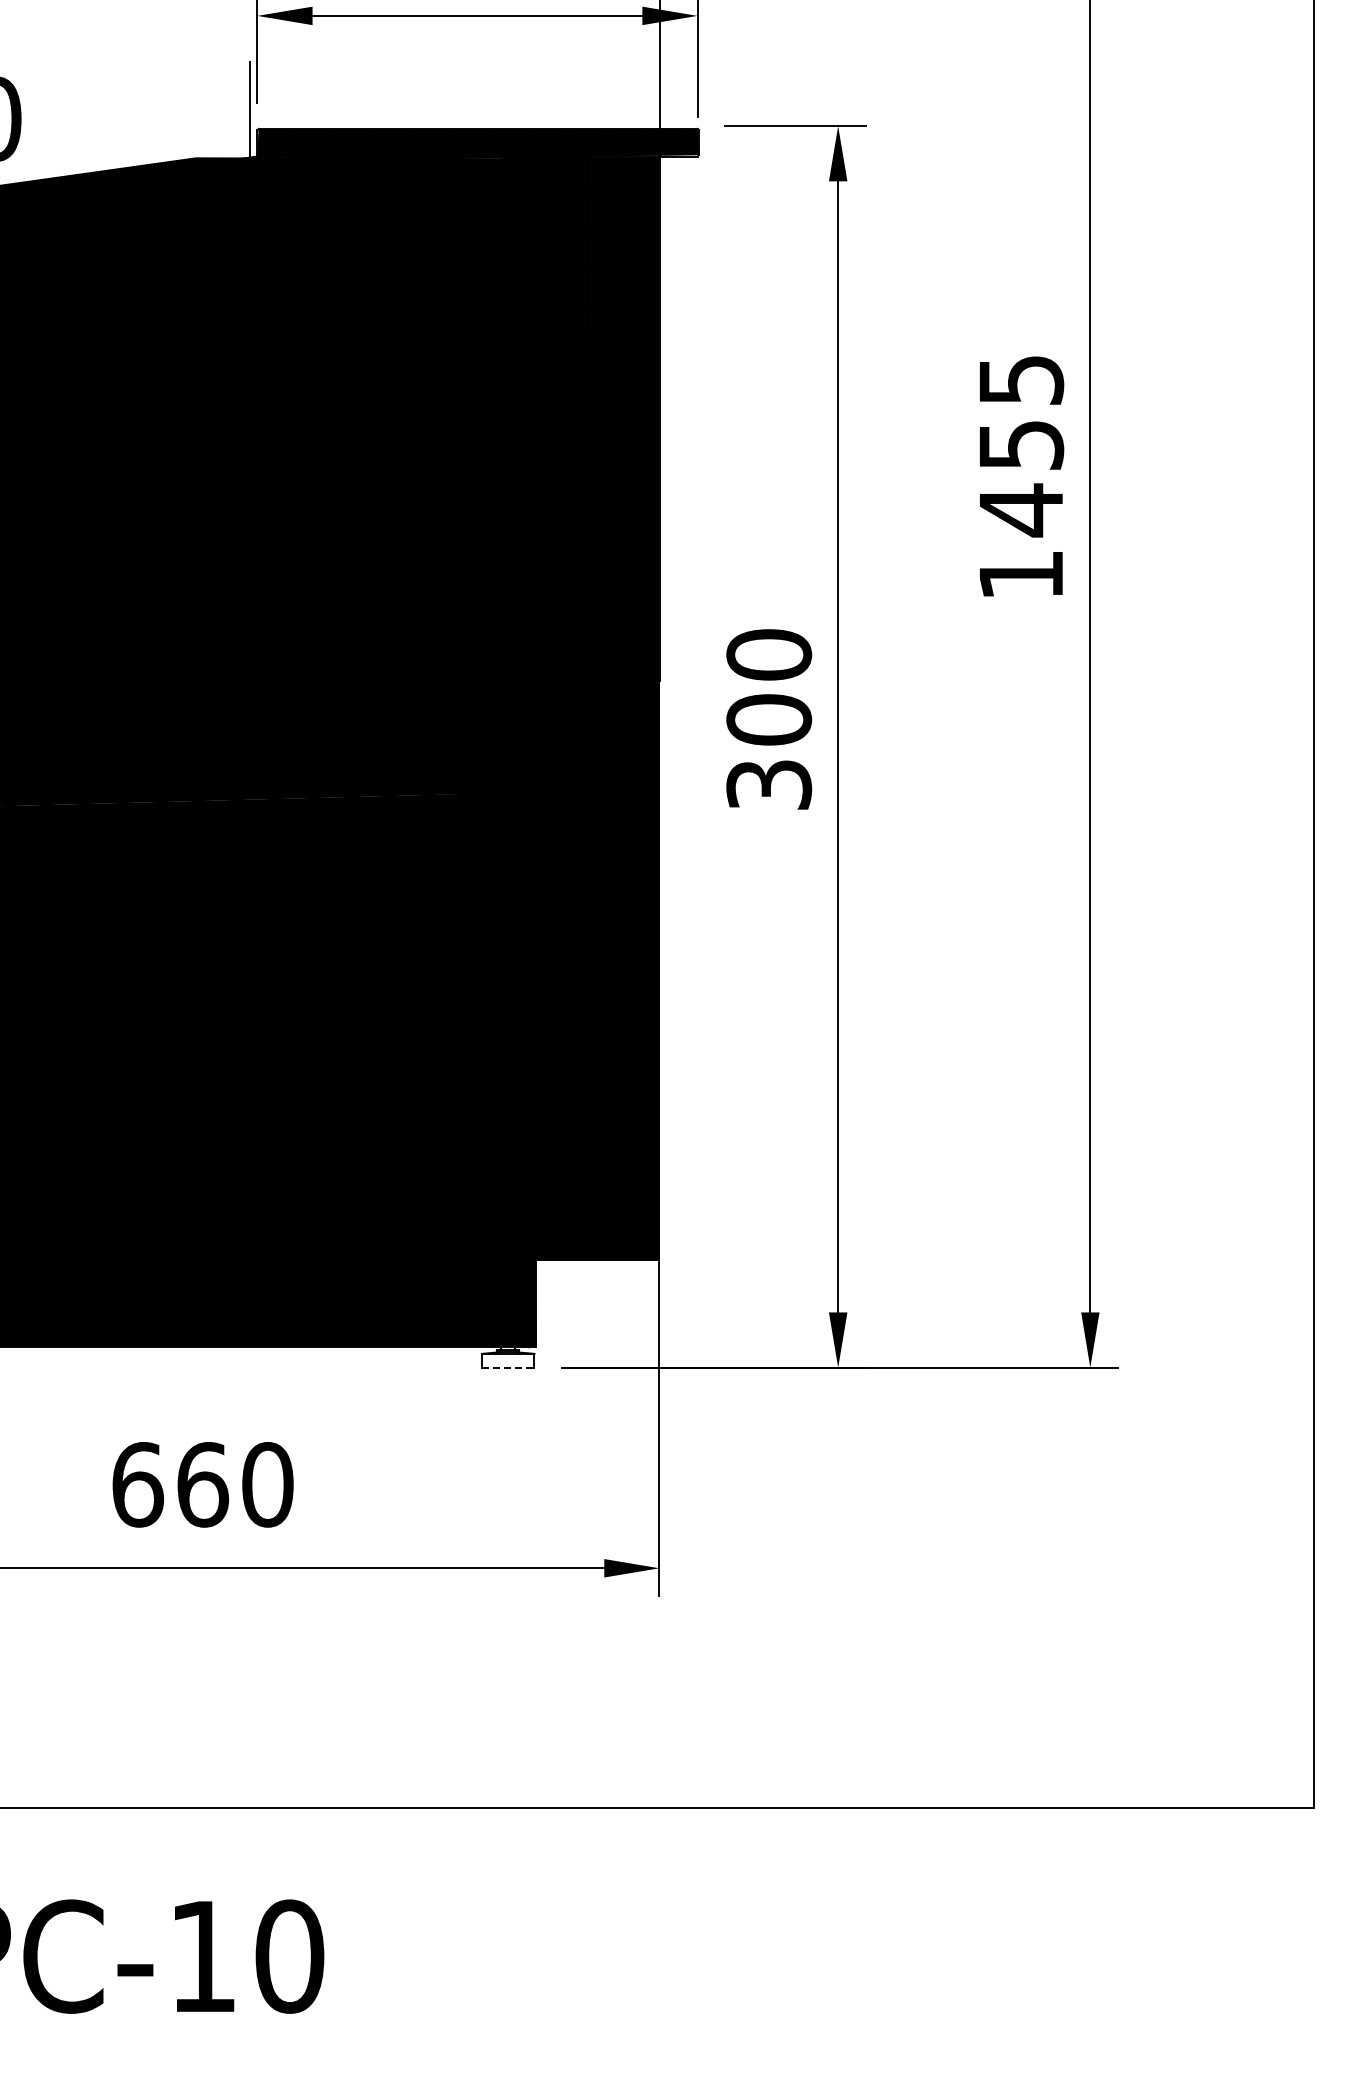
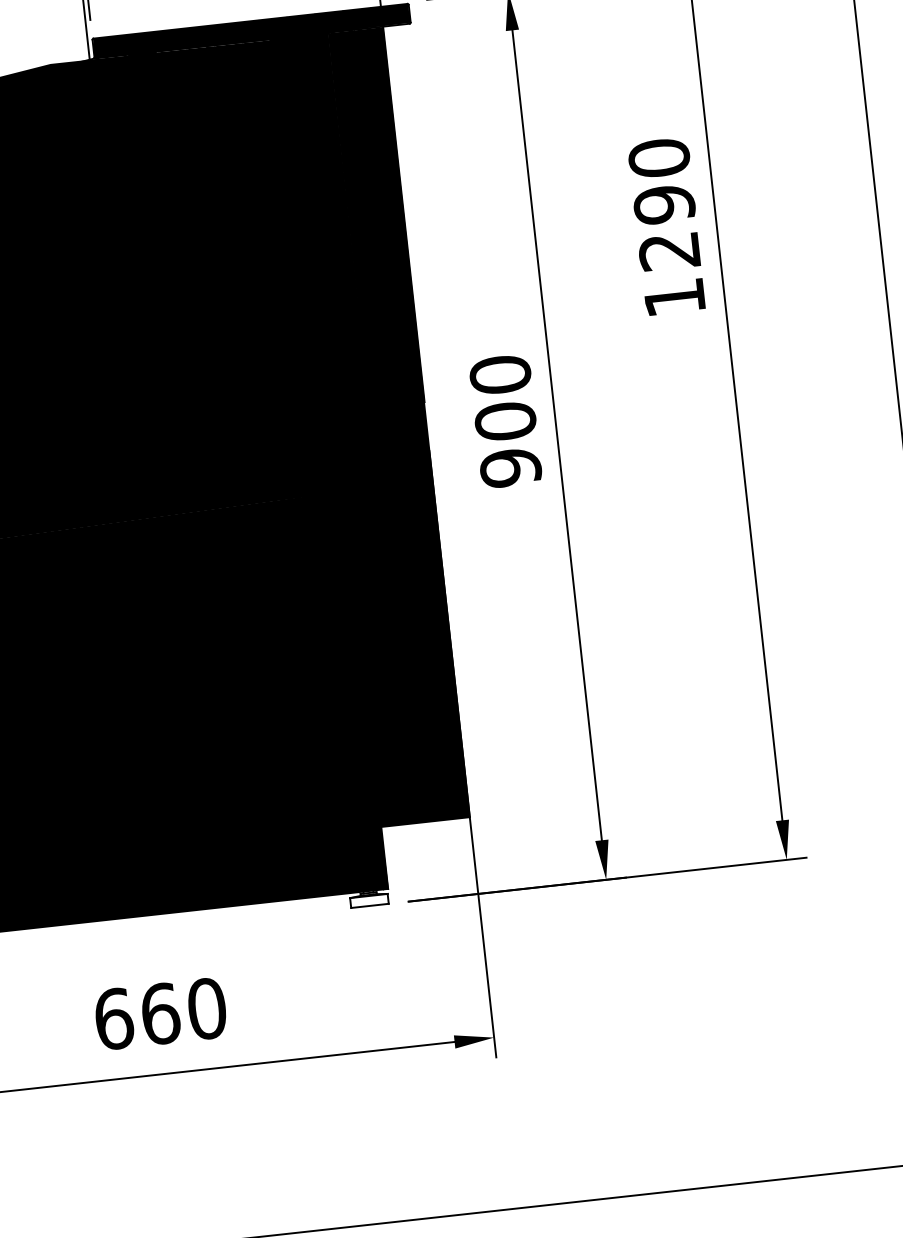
text: (1021, 445) -> (664, 205), 1455 -> 1290
text: (768, 784) -> (510, 467), 300 -> 900
line: (508, 1367) -> (370, 905), dashed -> solid

